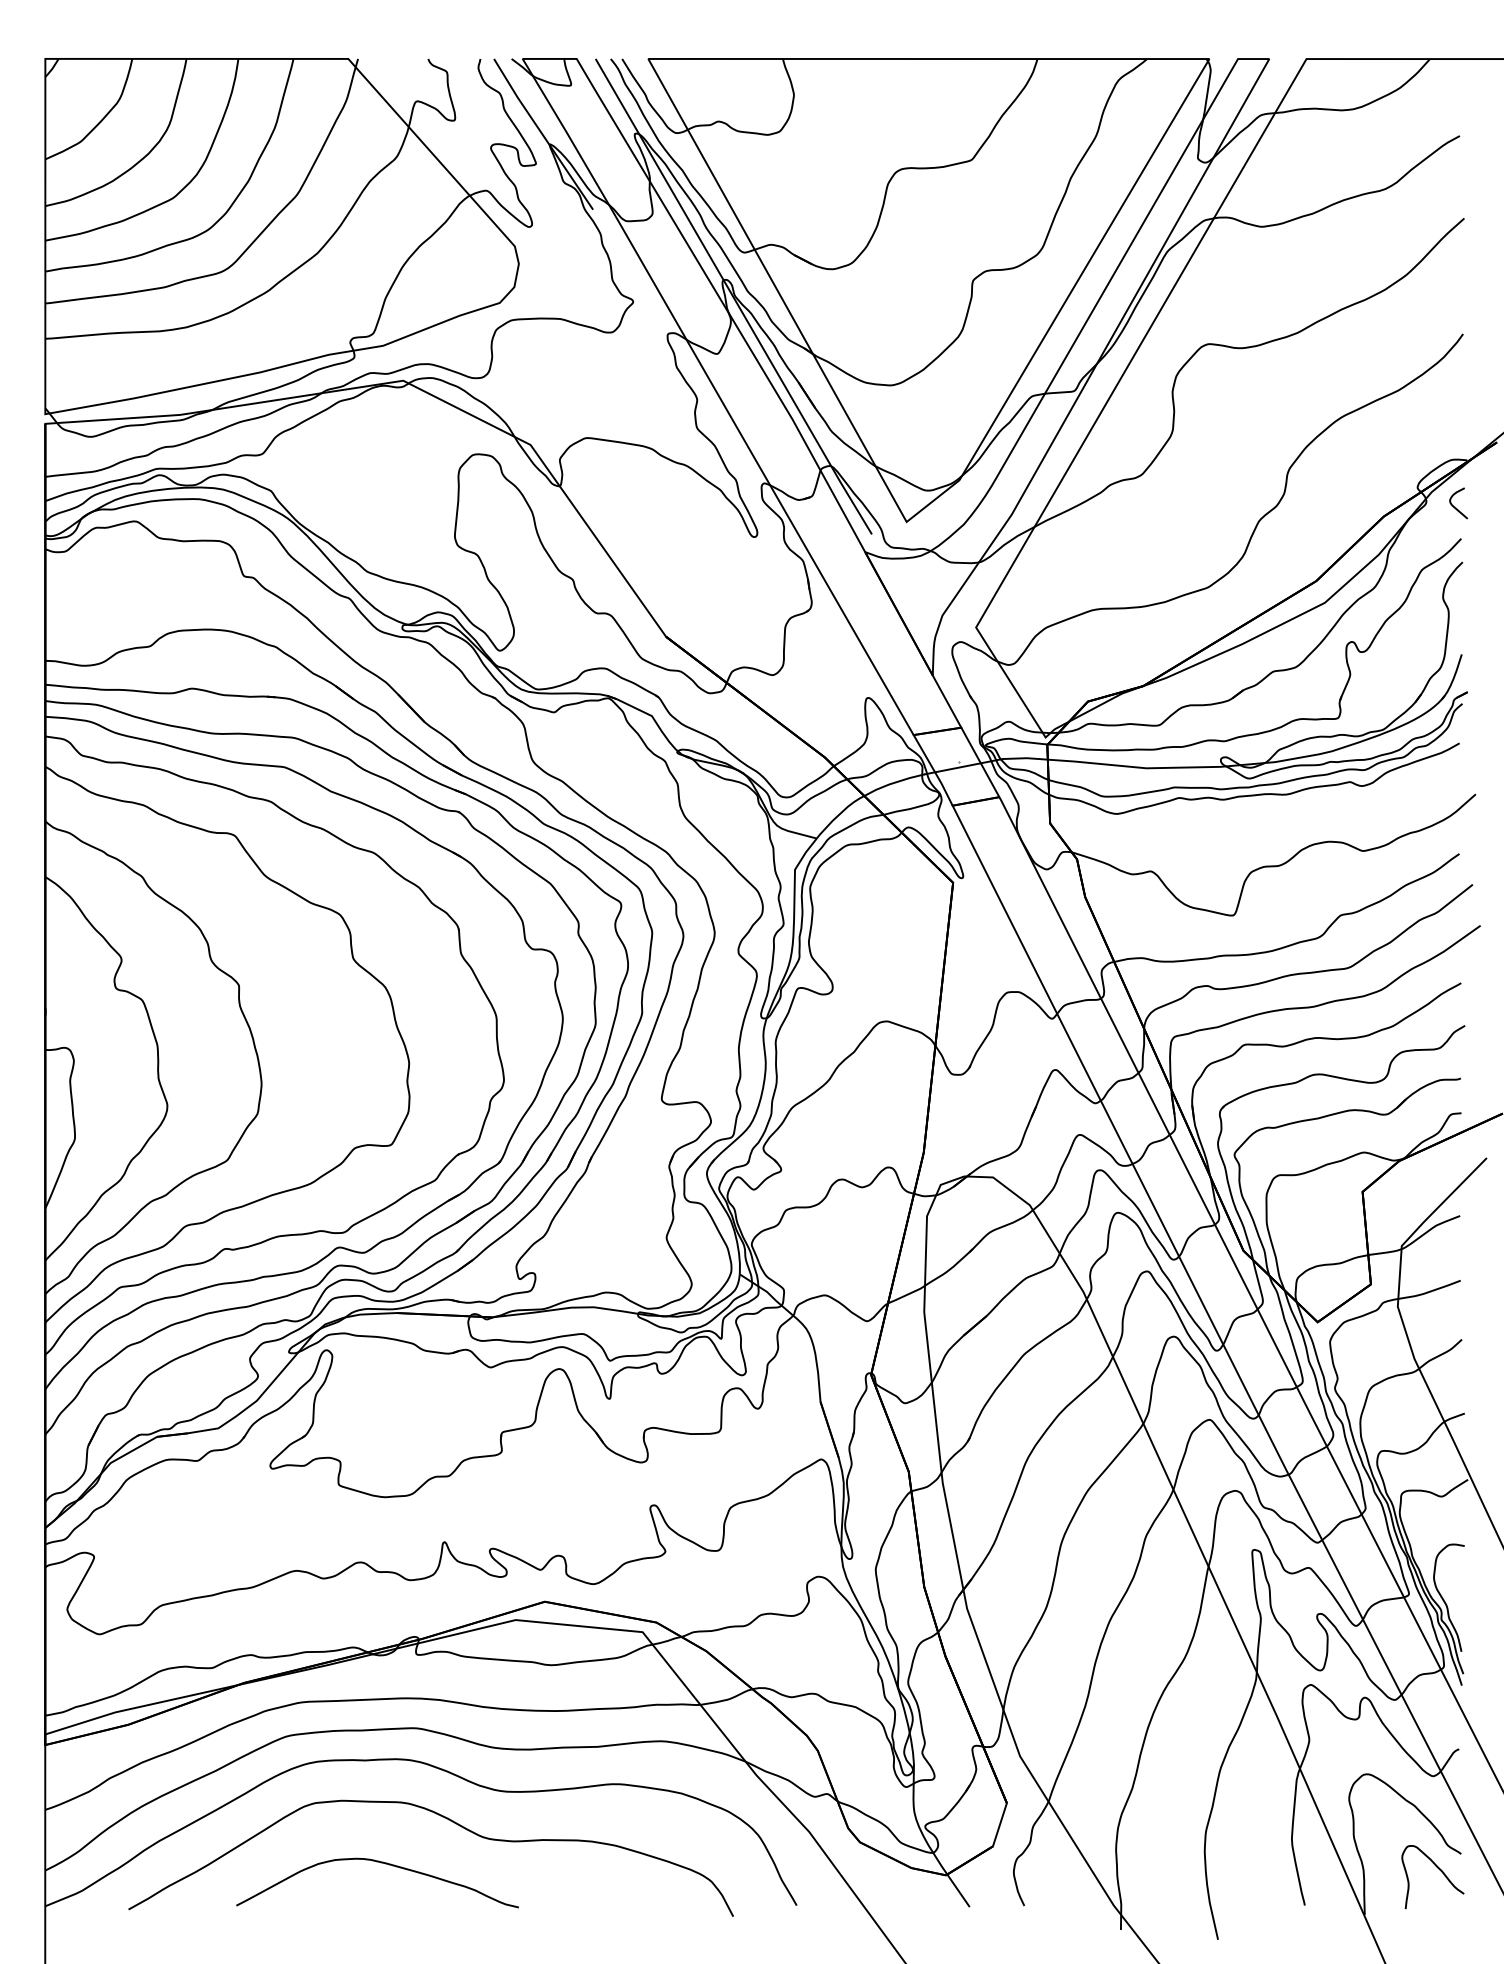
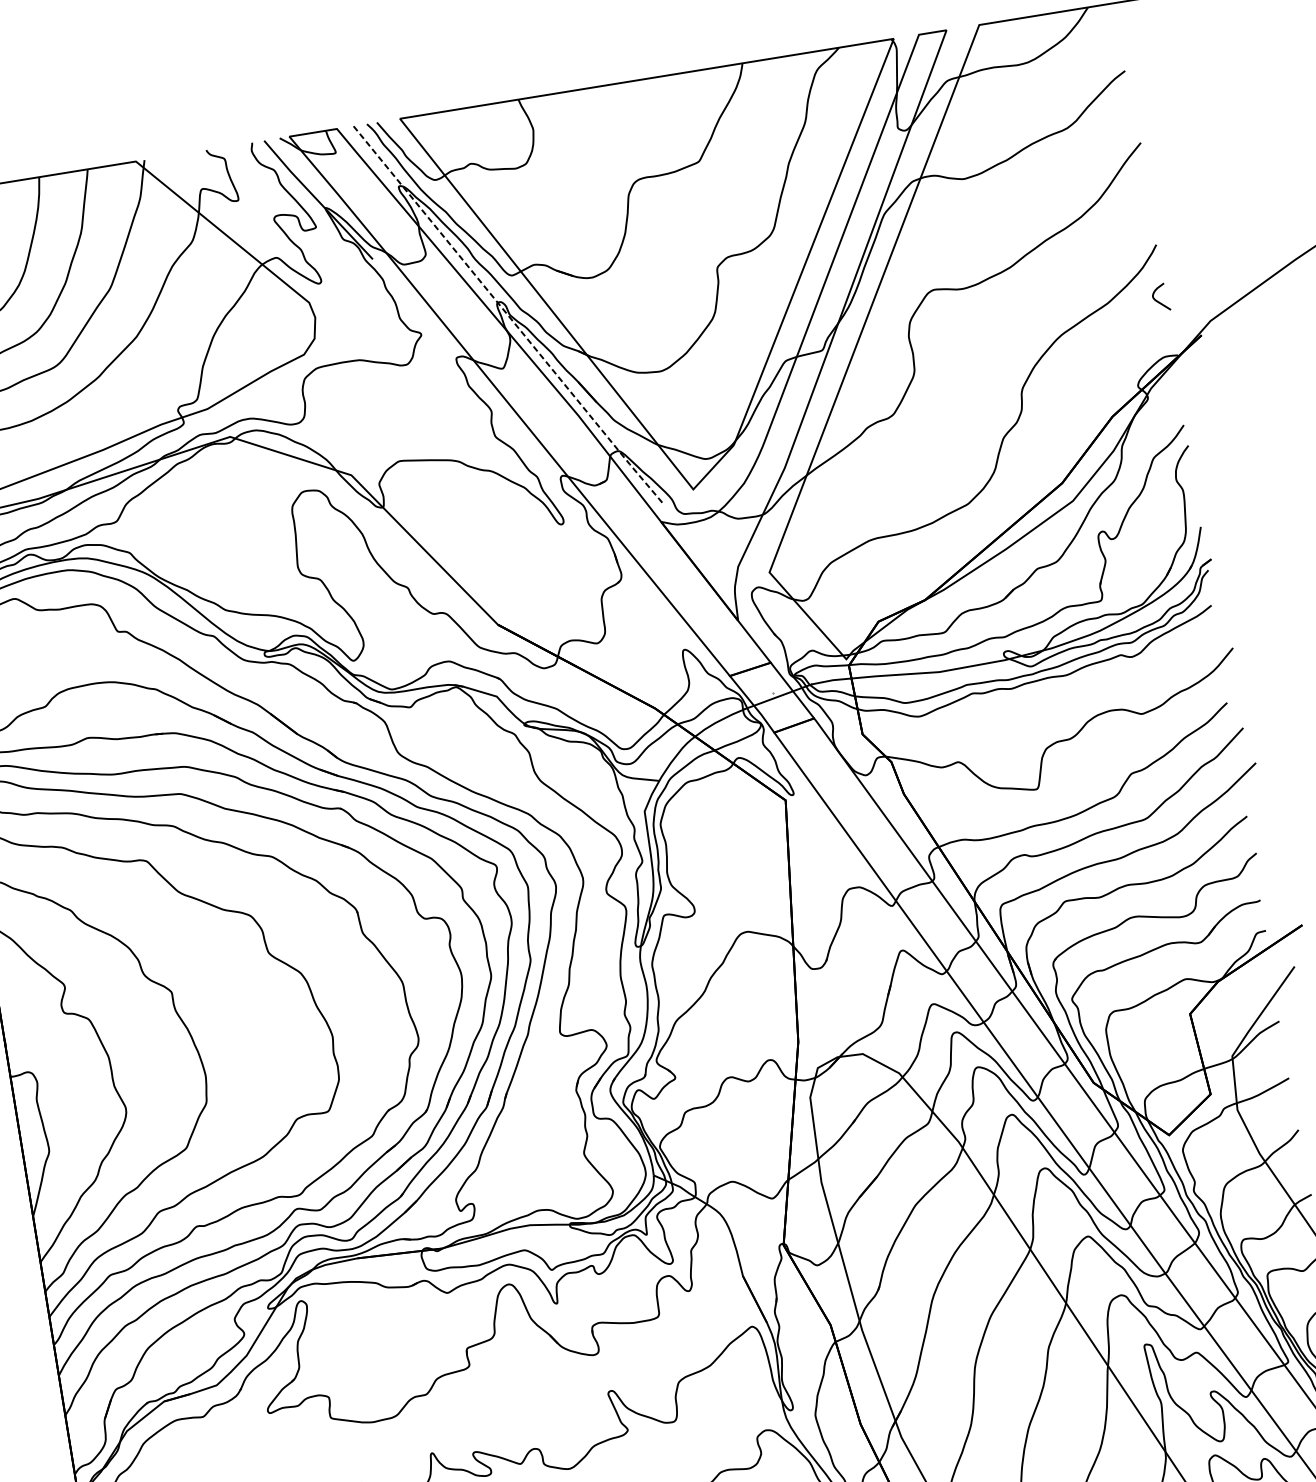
line: (733, 297) -> (508, 316), solid -> dashed
curve: (1456, 507) -> (1159, 301), moved

